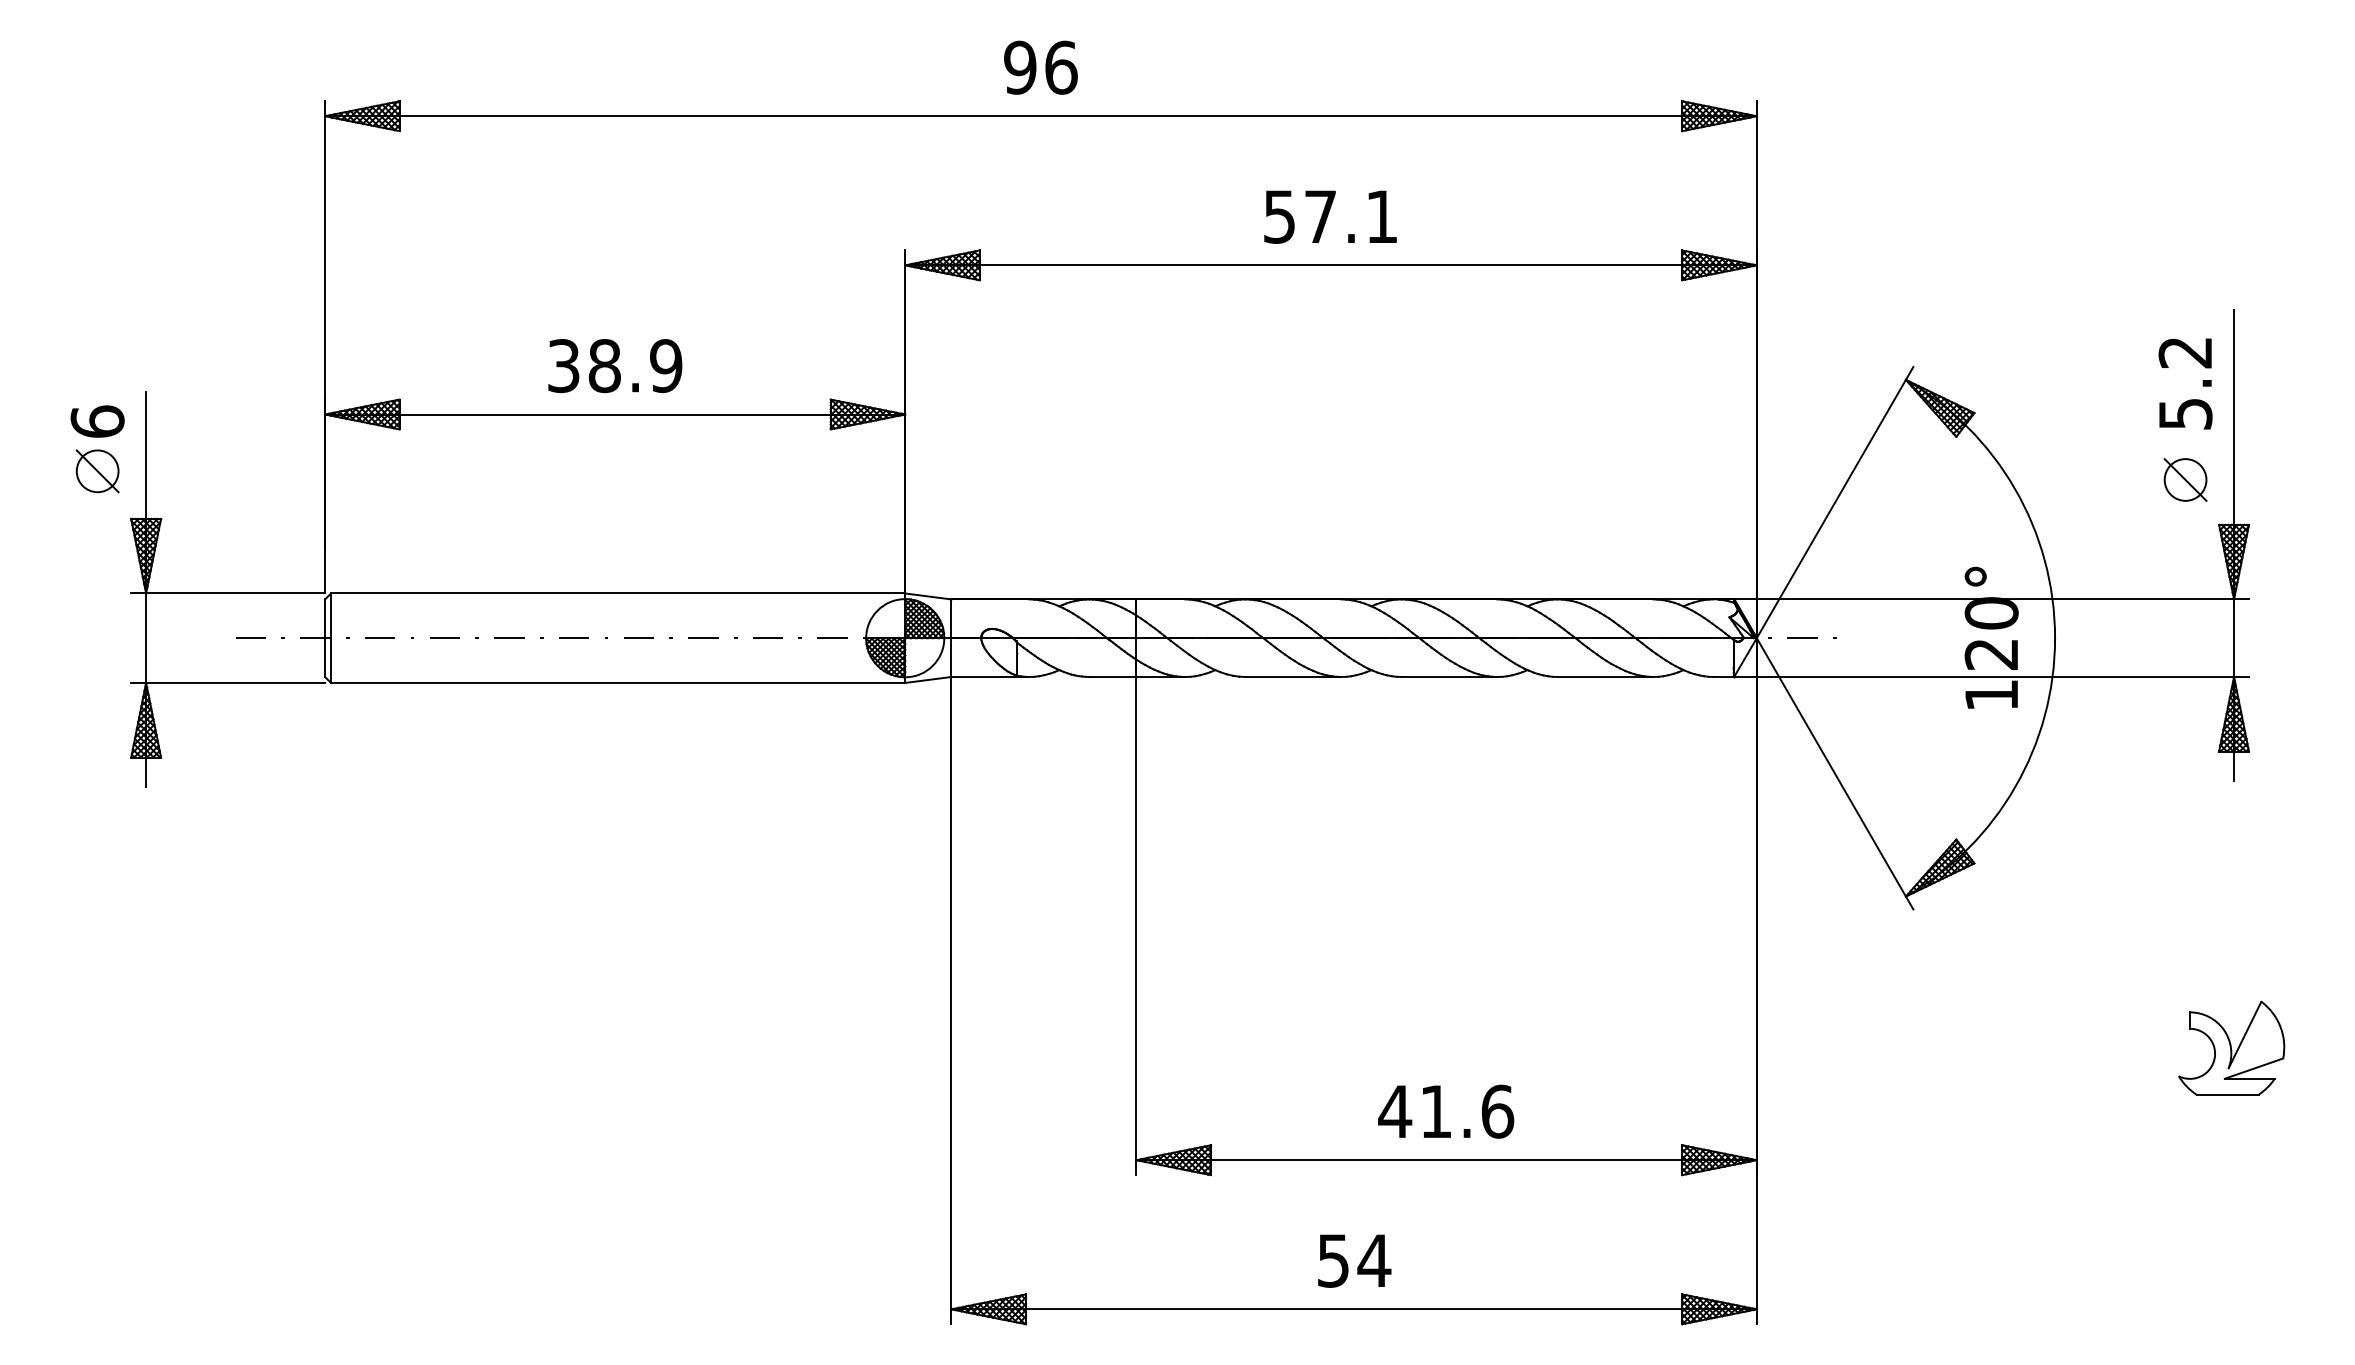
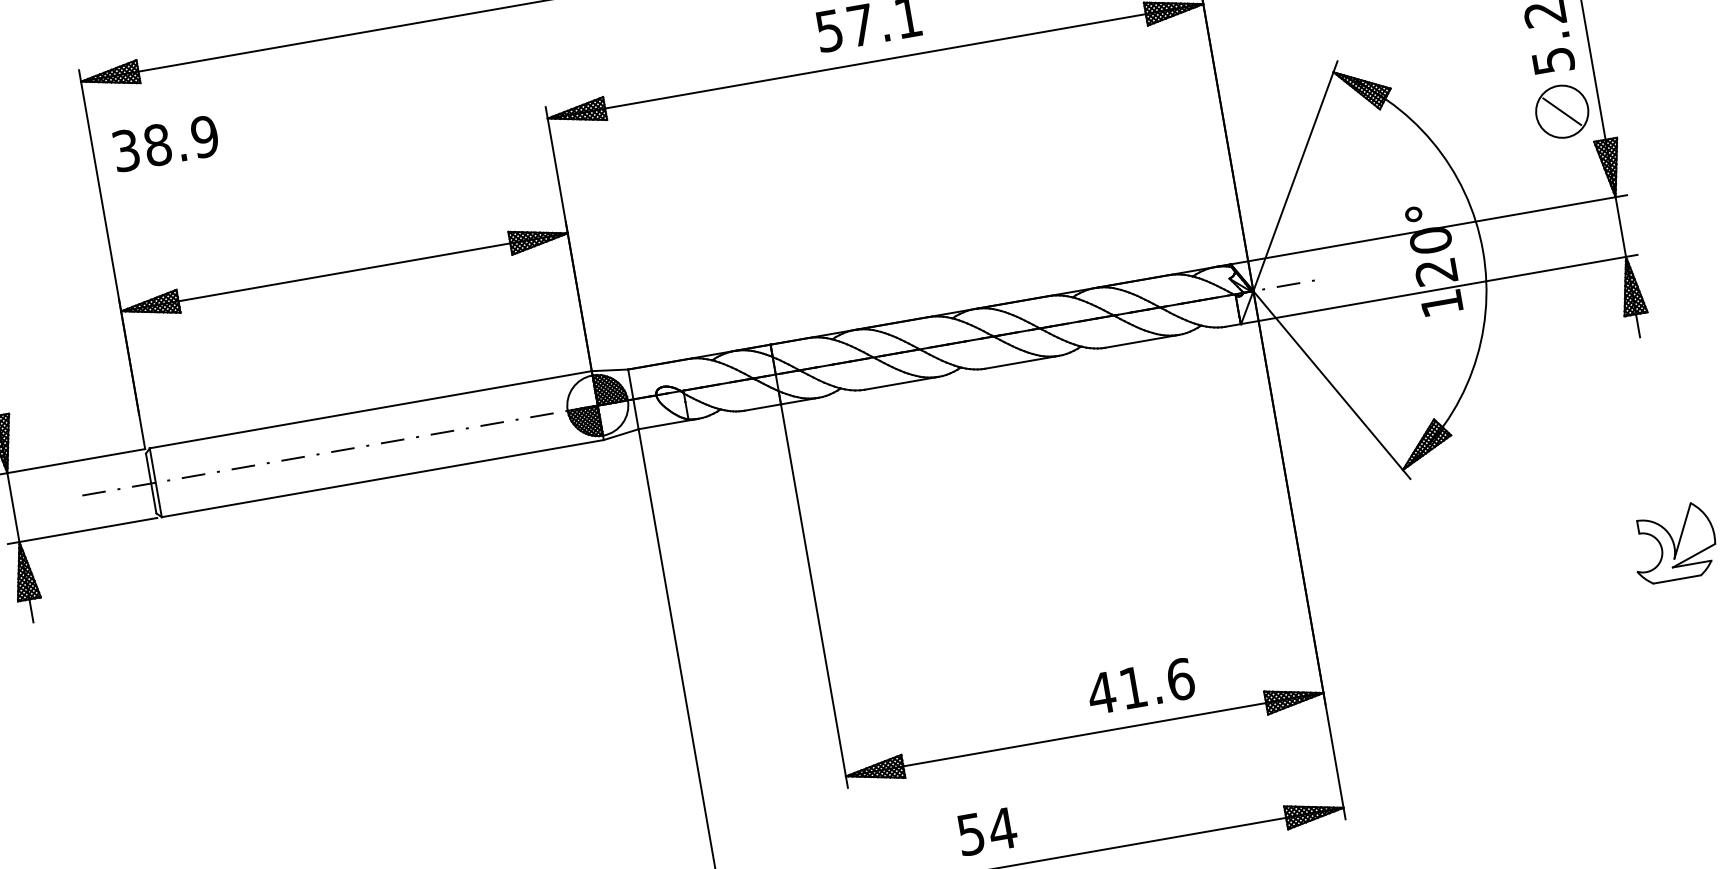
text: (615, 366) -> (166, 144), moved
circle: (2185, 479) -> (1562, 111), size x1.6
text: (1446, 1111) -> (1141, 686), moved
text: (1354, 1260) -> (987, 831), moved

